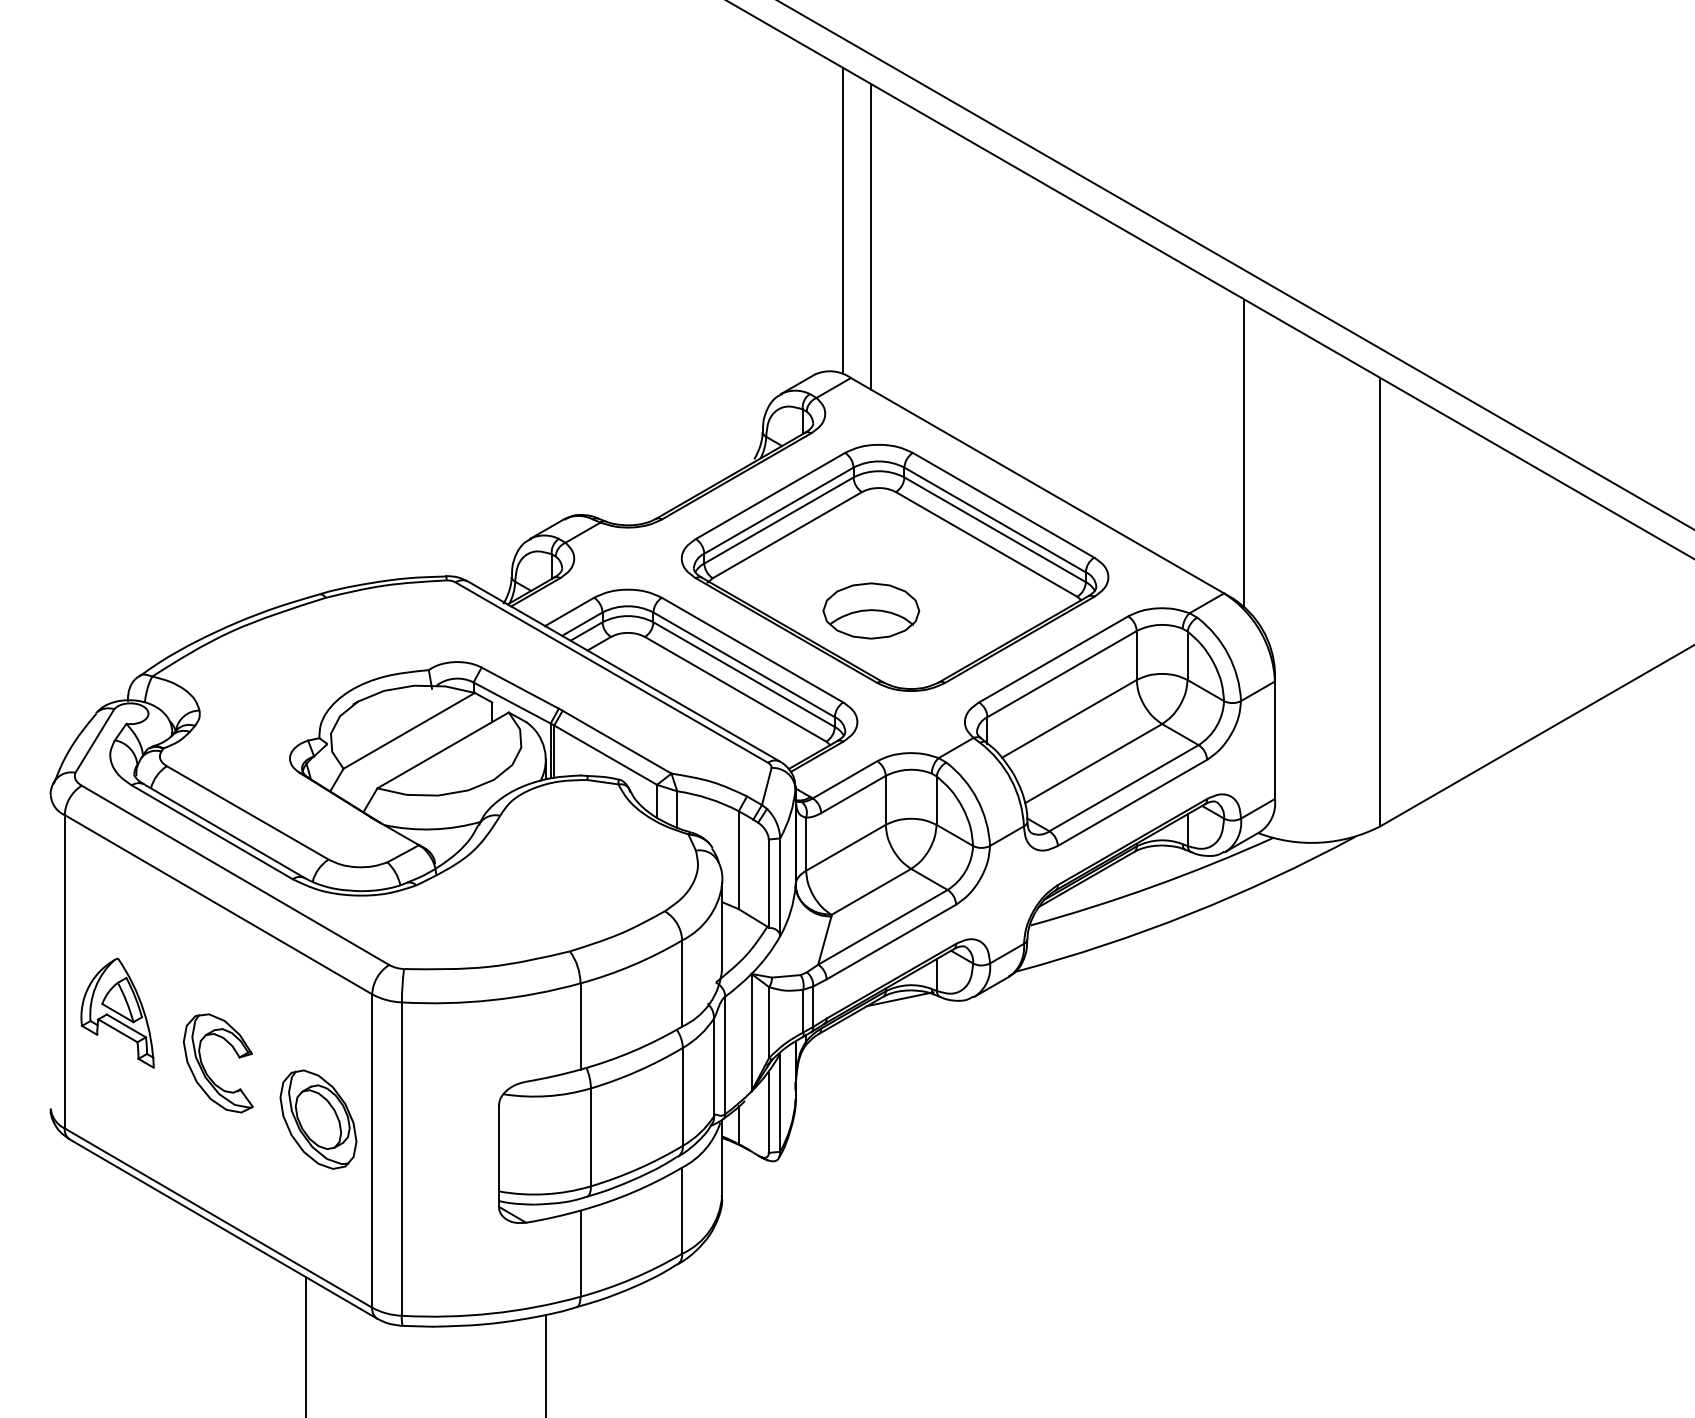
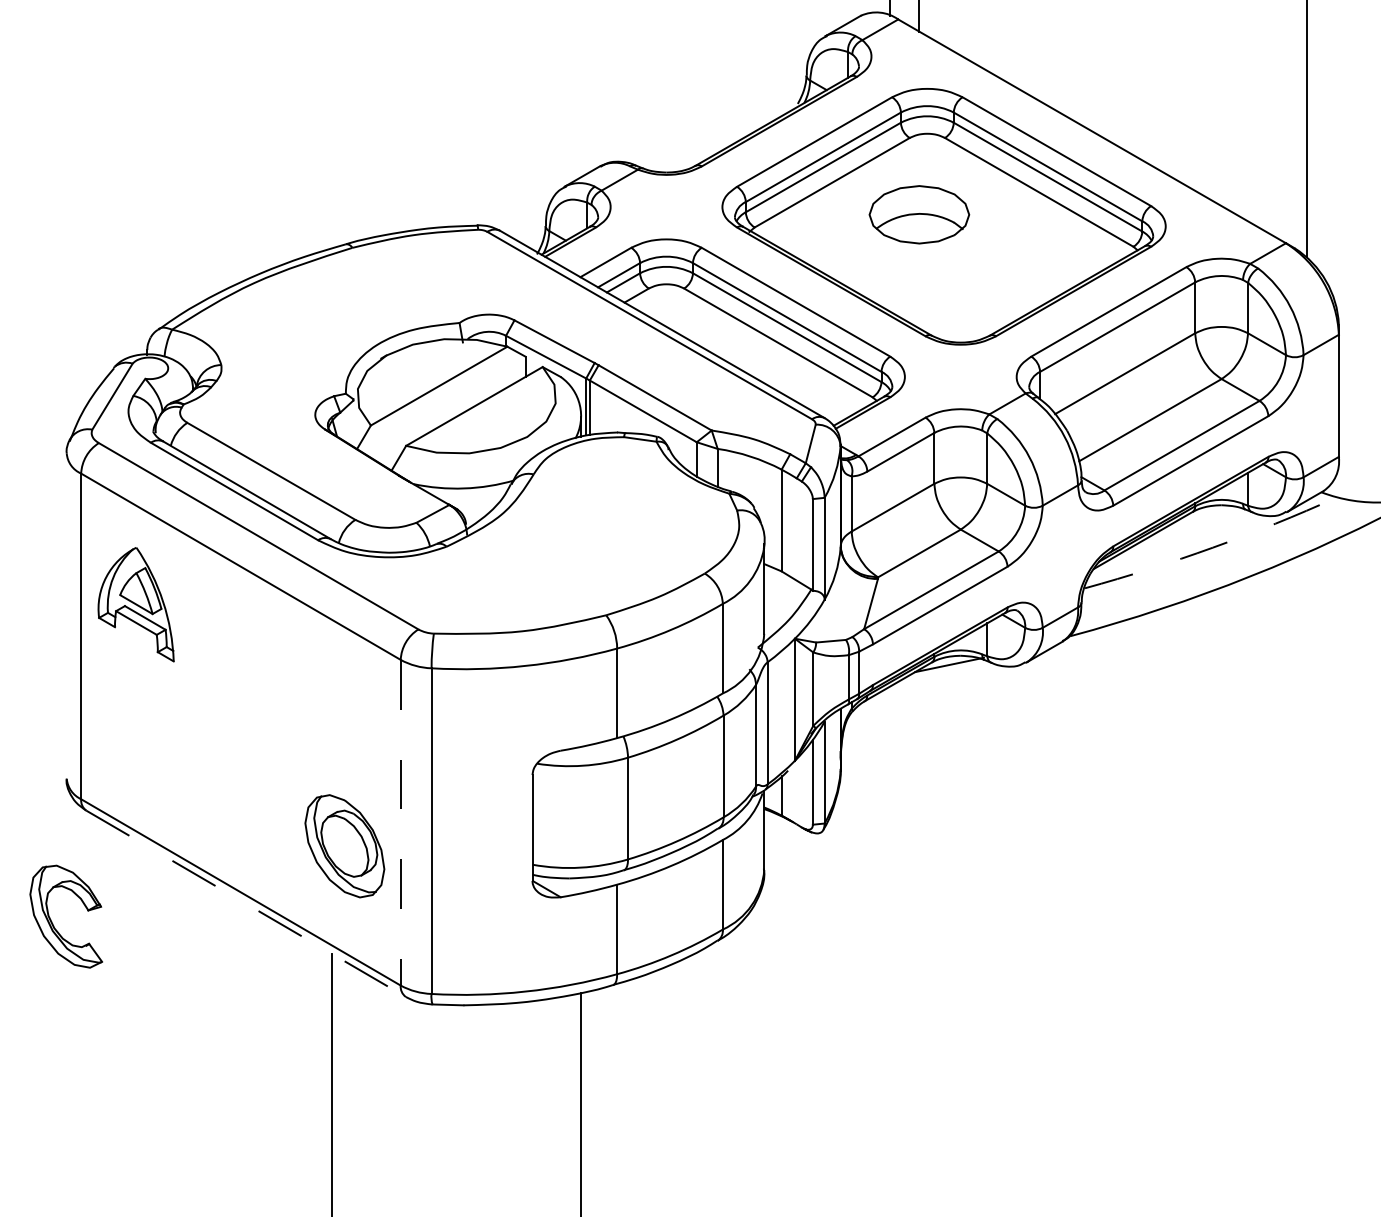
part: (871, 610) -> (919, 214), moved
arc: (1153, 886) -> (1212, 547), solid -> dashed
part: (117, 1012) -> (136, 603), moved
part: (205, 1068) -> (52, 921), moved
part: (318, 1119) -> (344, 846), moved
line: (372, 1151) -> (401, 823), solid -> dashed
line: (223, 1229) -> (246, 904), solid -> dashed

